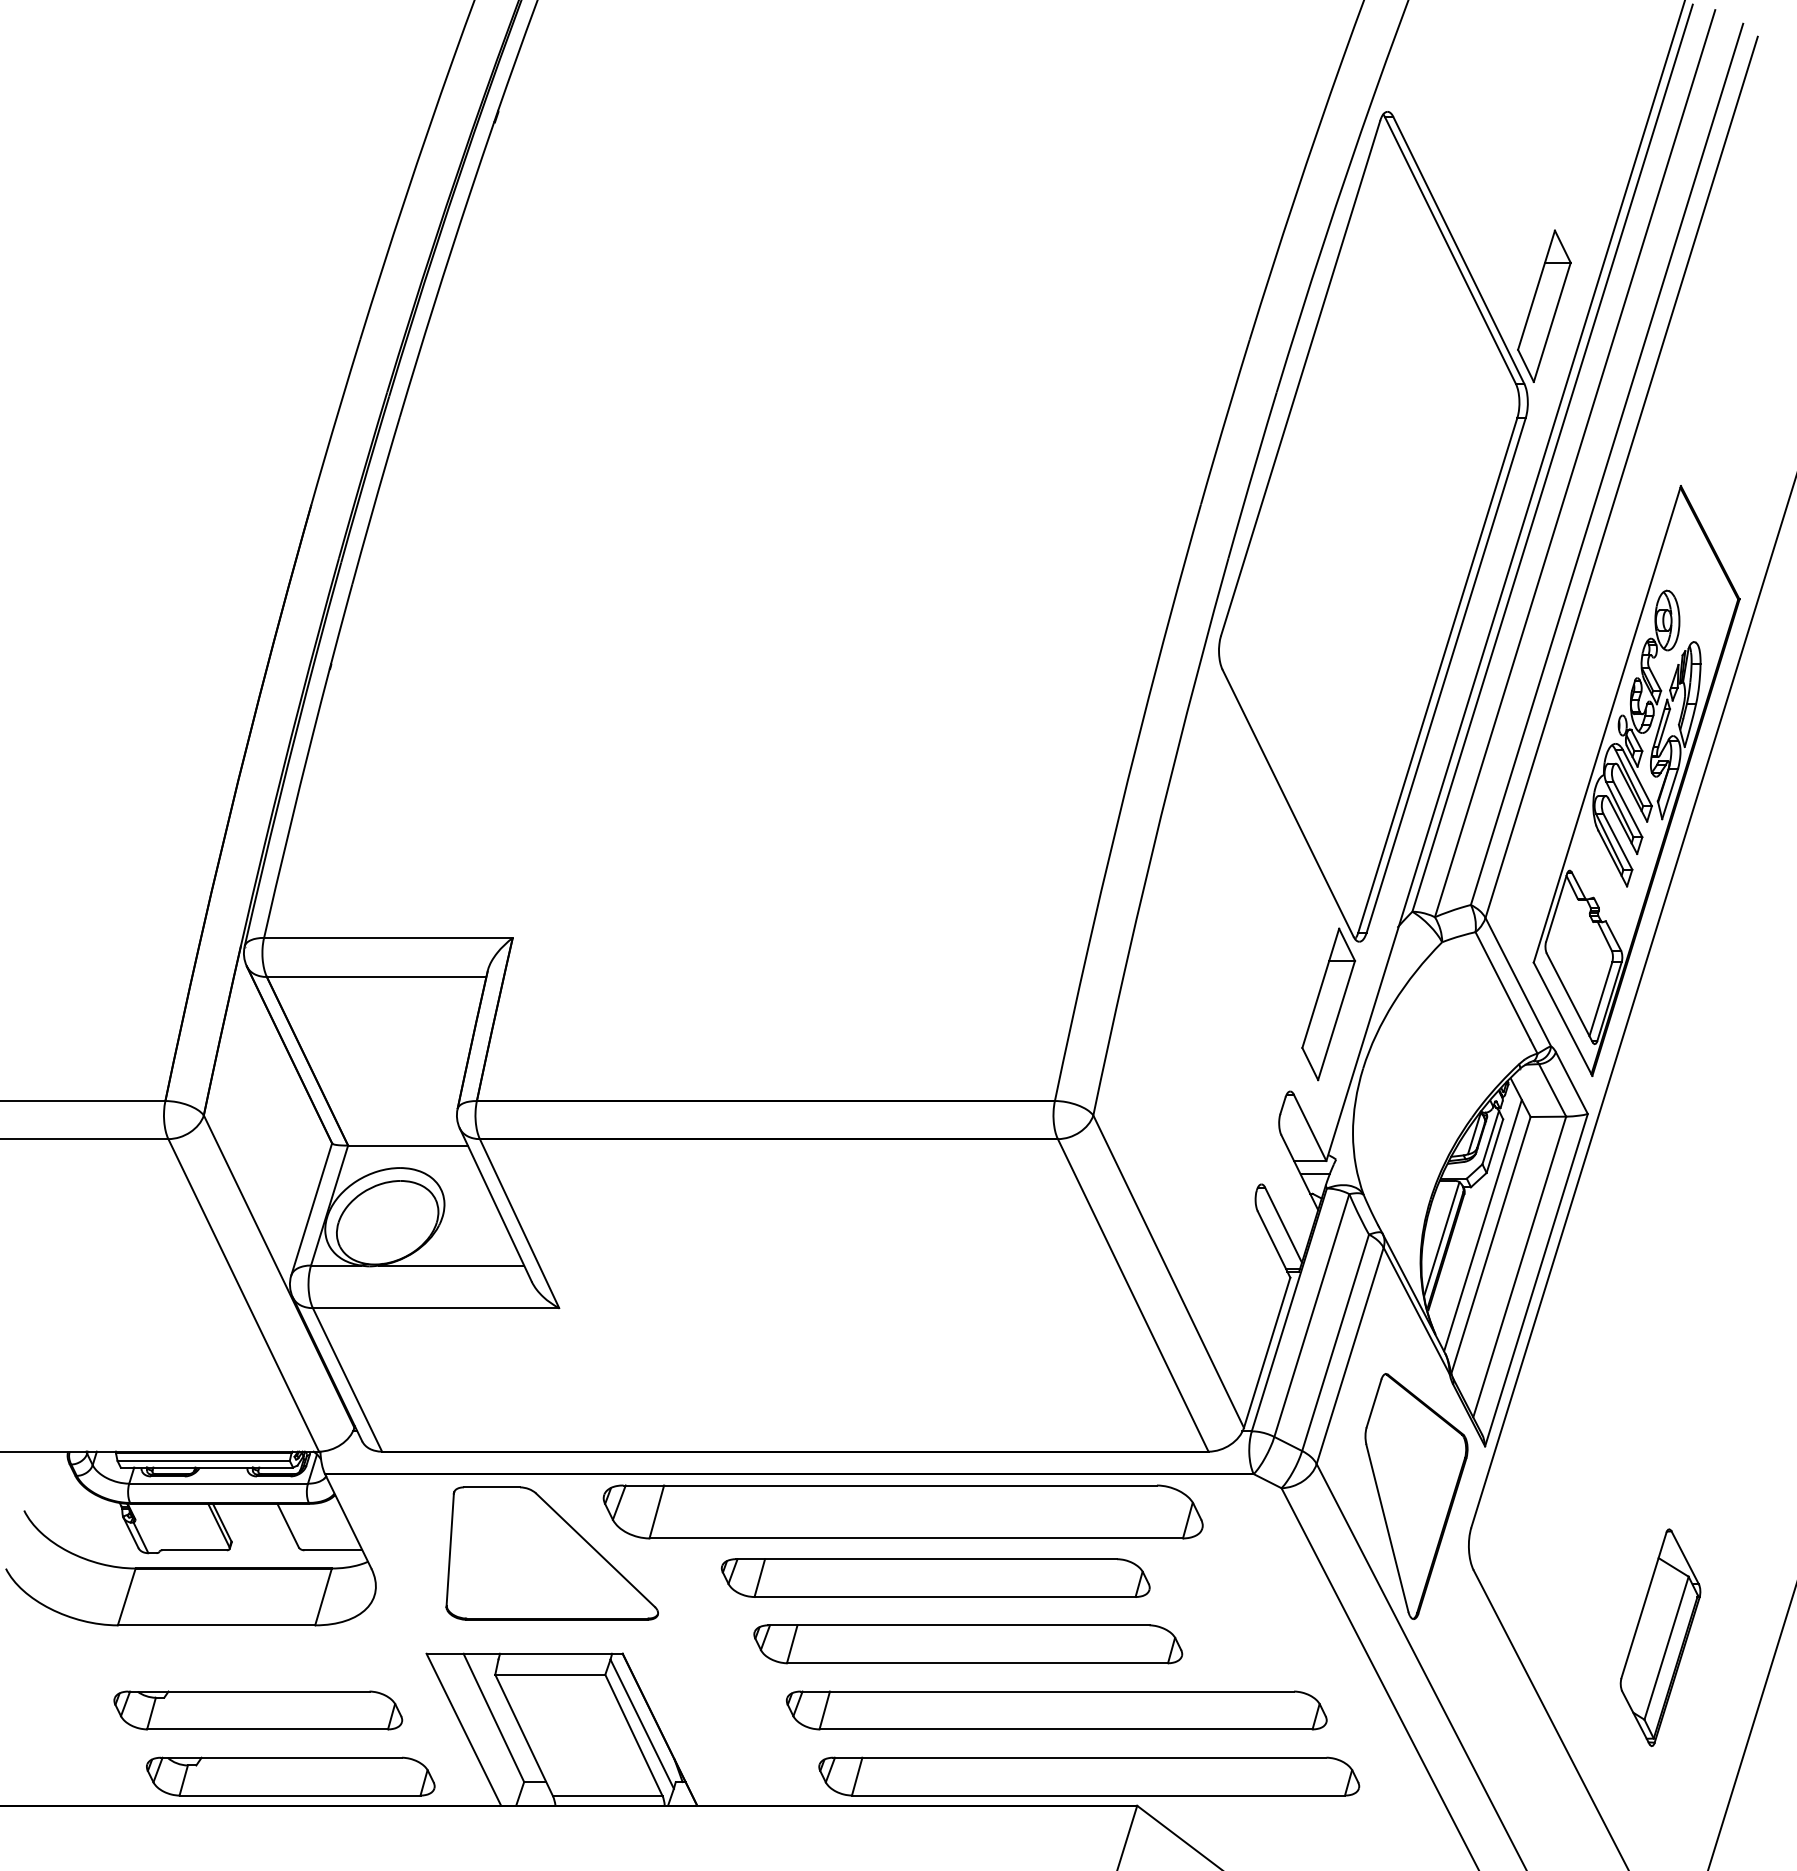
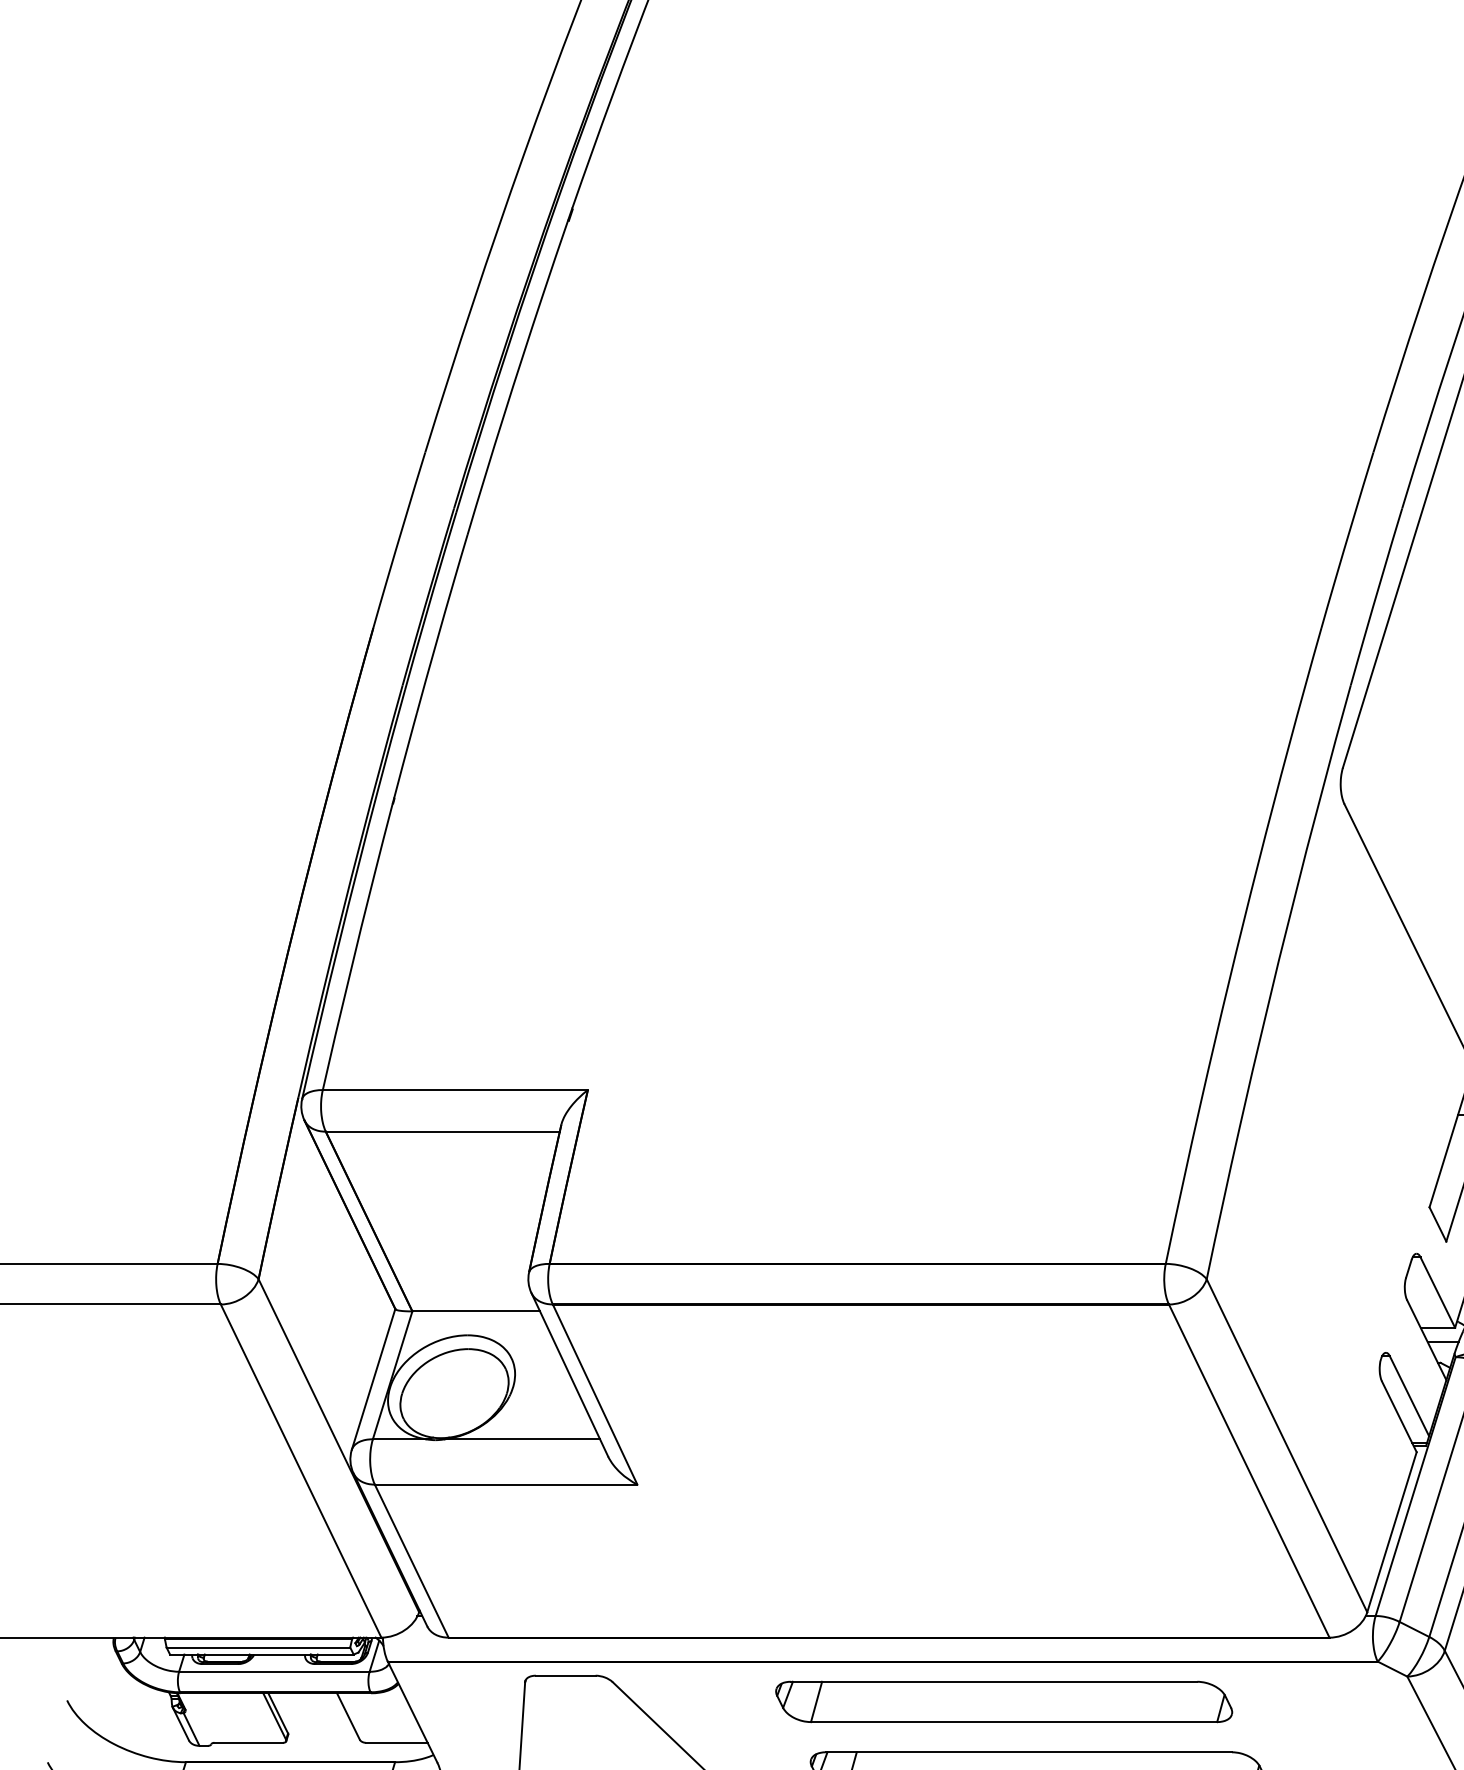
part: (903, 1511) -> (1004, 1701), size x0.71

